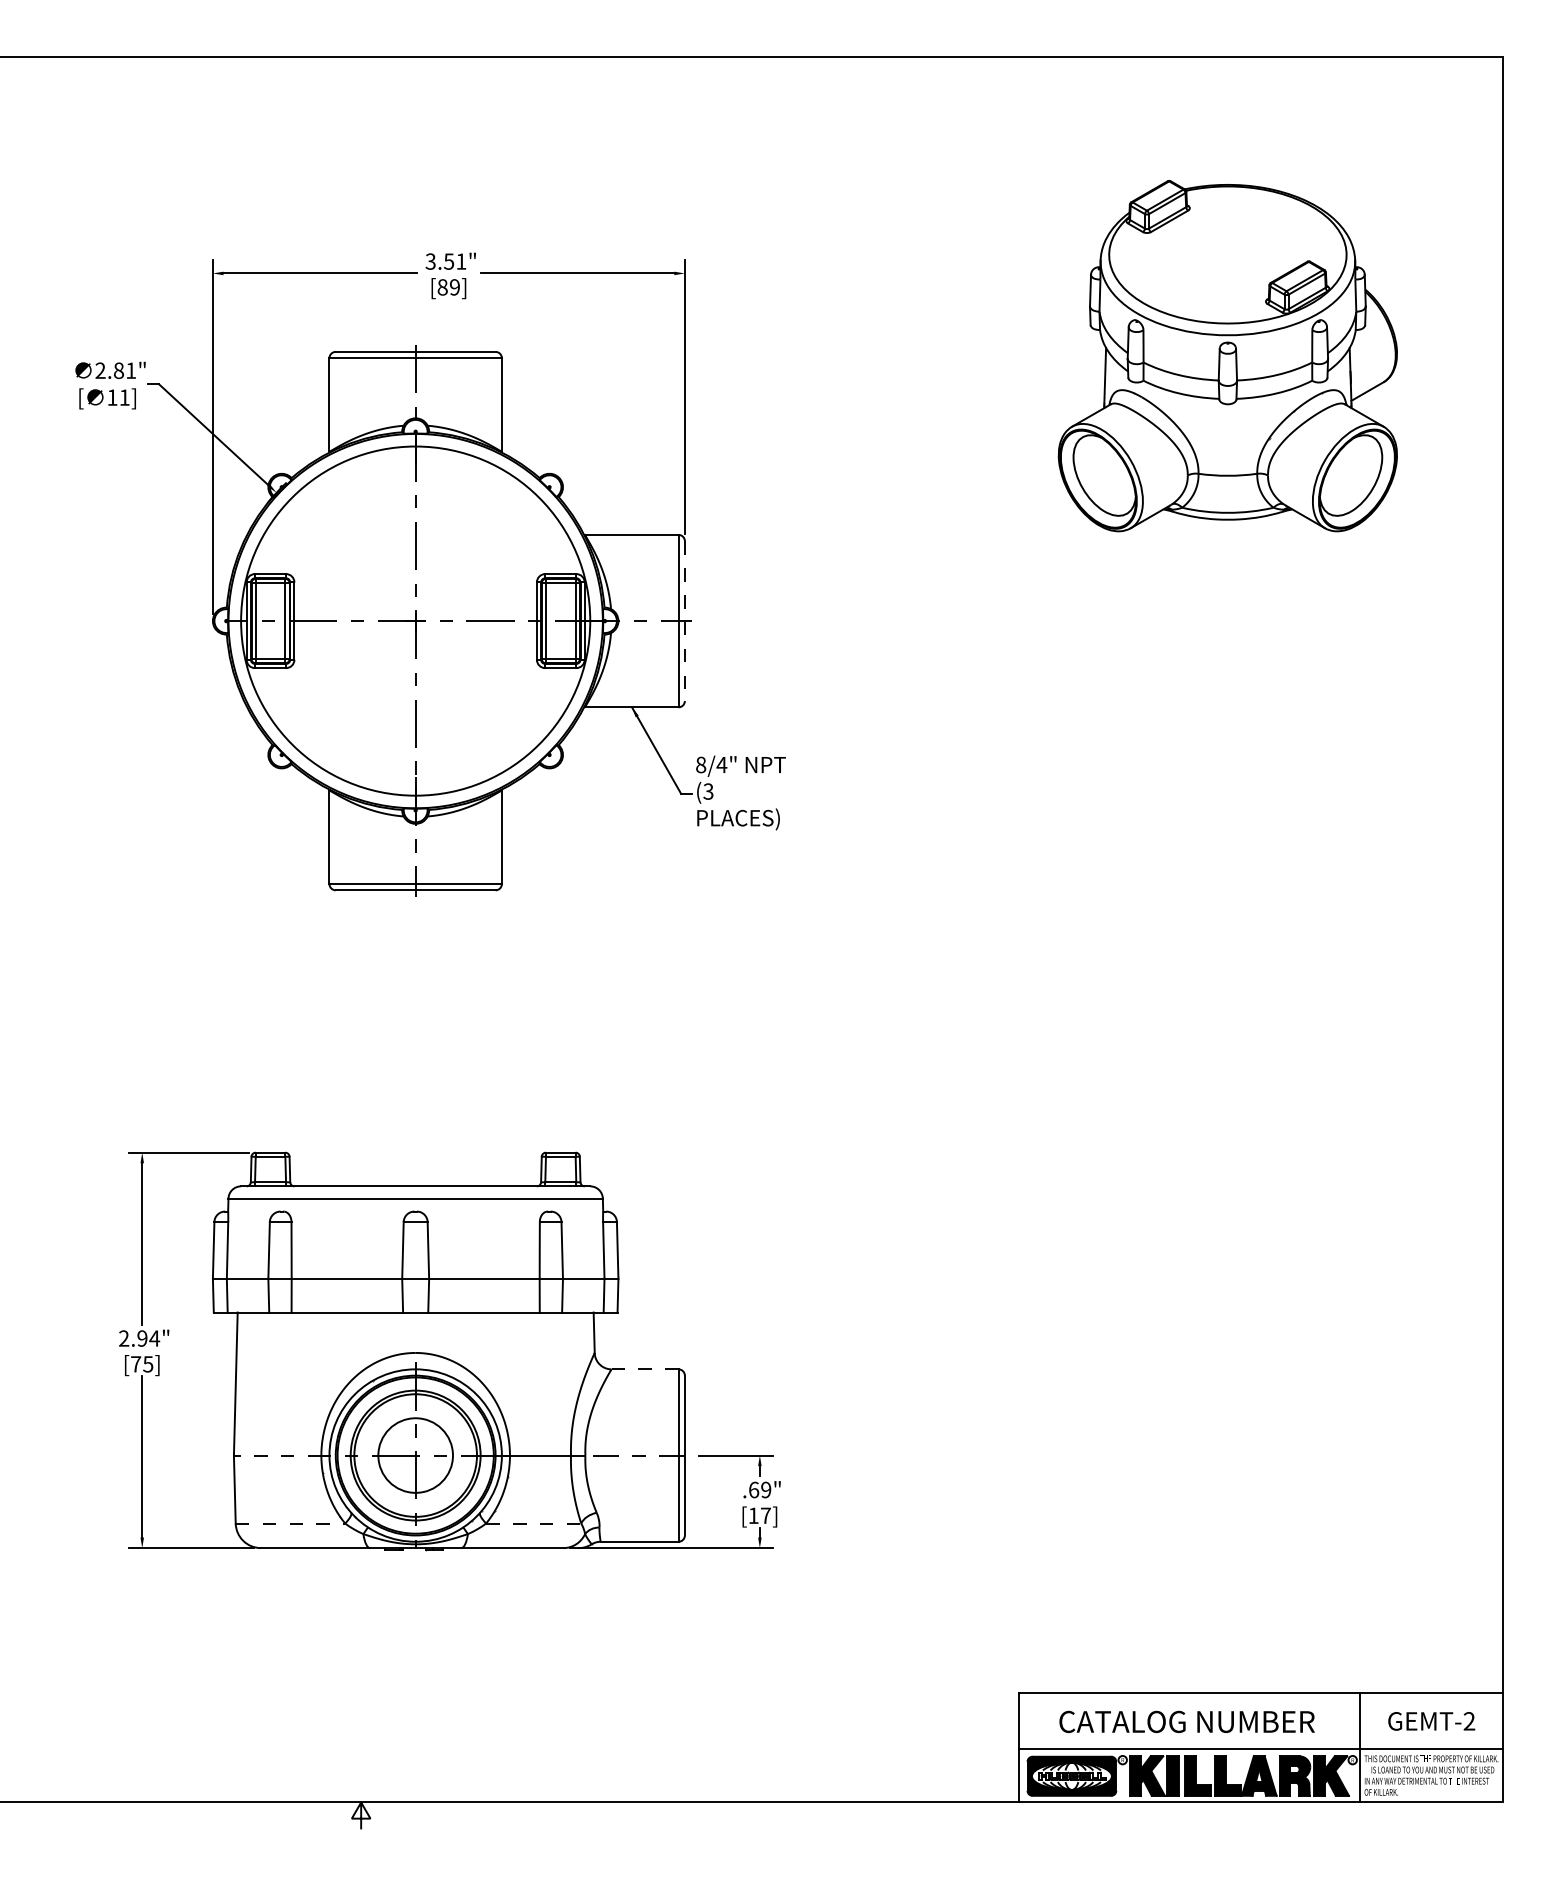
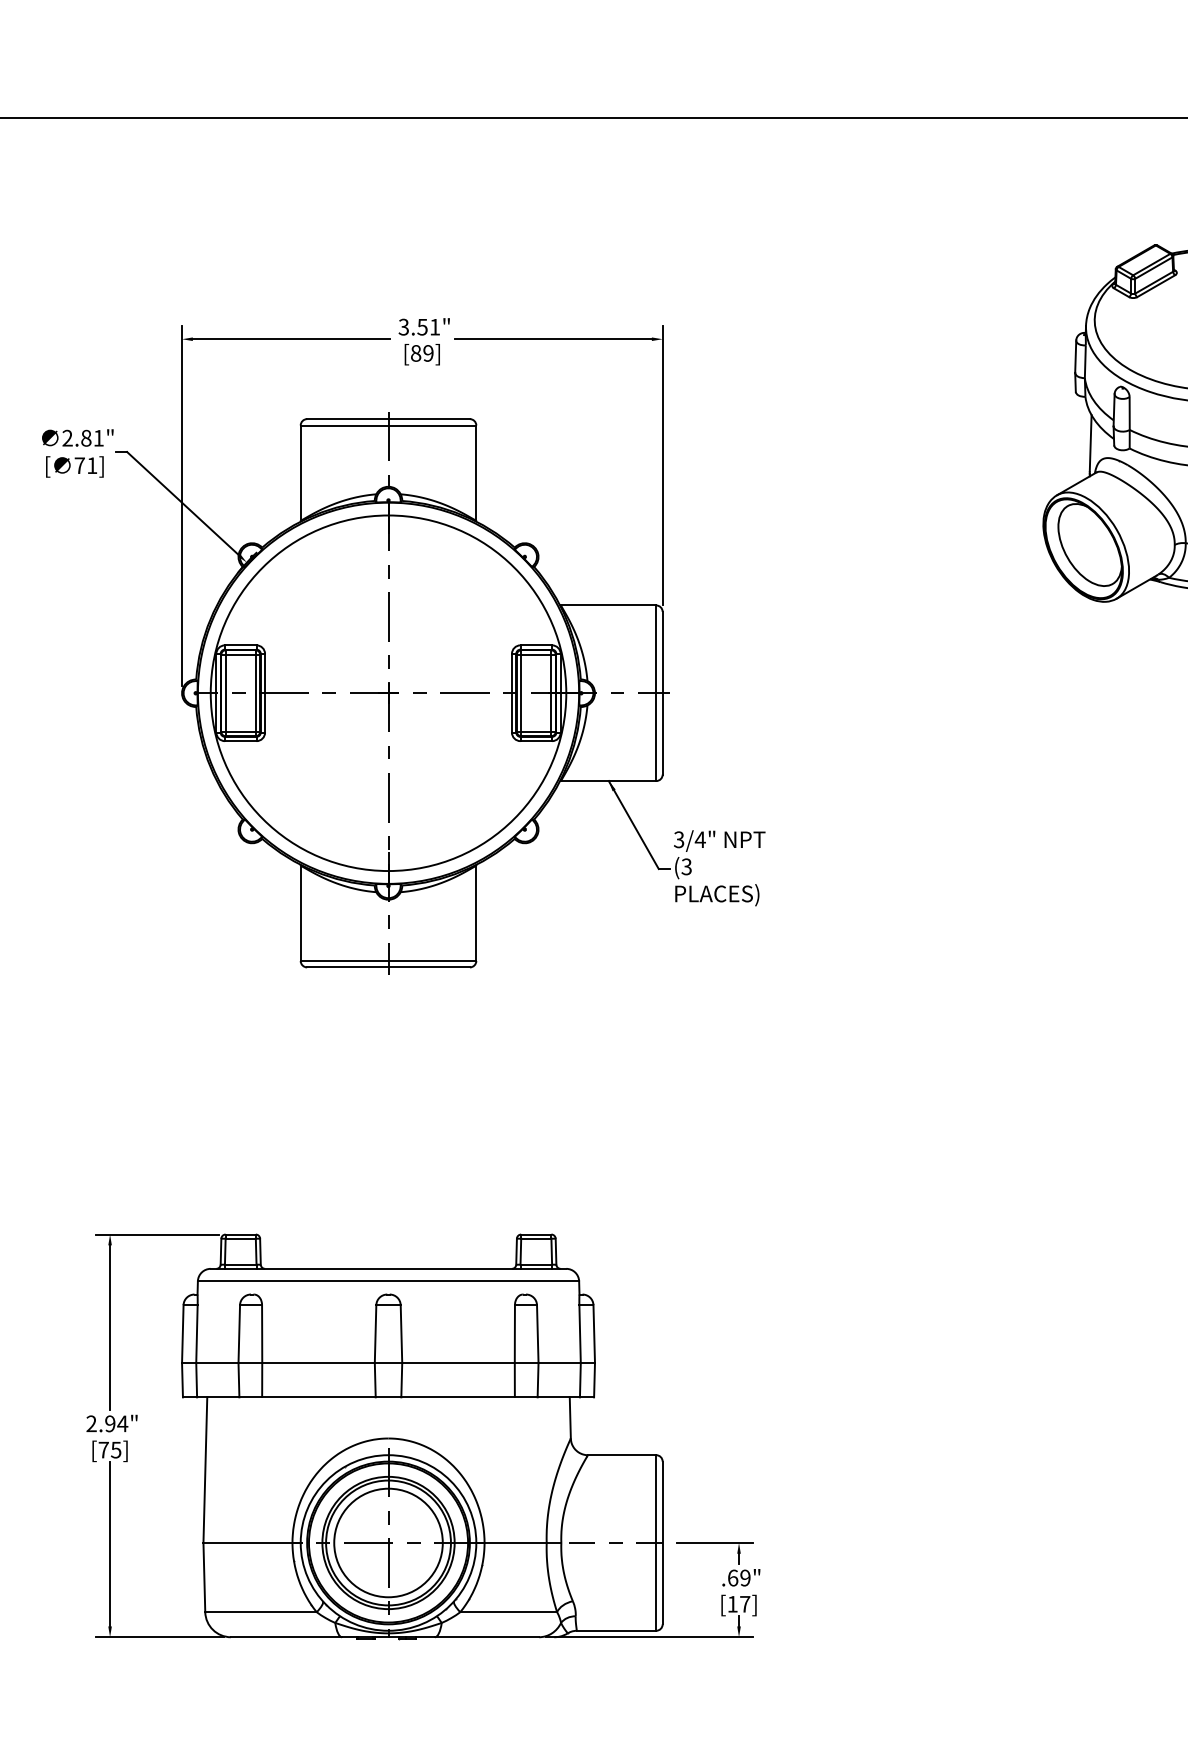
text: (112, 397) -> (79, 465), 11] -> 71]
line: (684, 621) -> (662, 693), dashed -> solid
text: (701, 764) -> (679, 839), 8/4" -> 3/4"
line: (645, 1369) -> (622, 1455), dashed -> solid
line: (277, 1455) -> (247, 1542), dashed -> solid
circle: (415, 1455) -> (388, 1542), size x1.43
line: (290, 1523) -> (261, 1612), dashed -> solid
line: (533, 1523) -> (508, 1612), dashed -> solid

